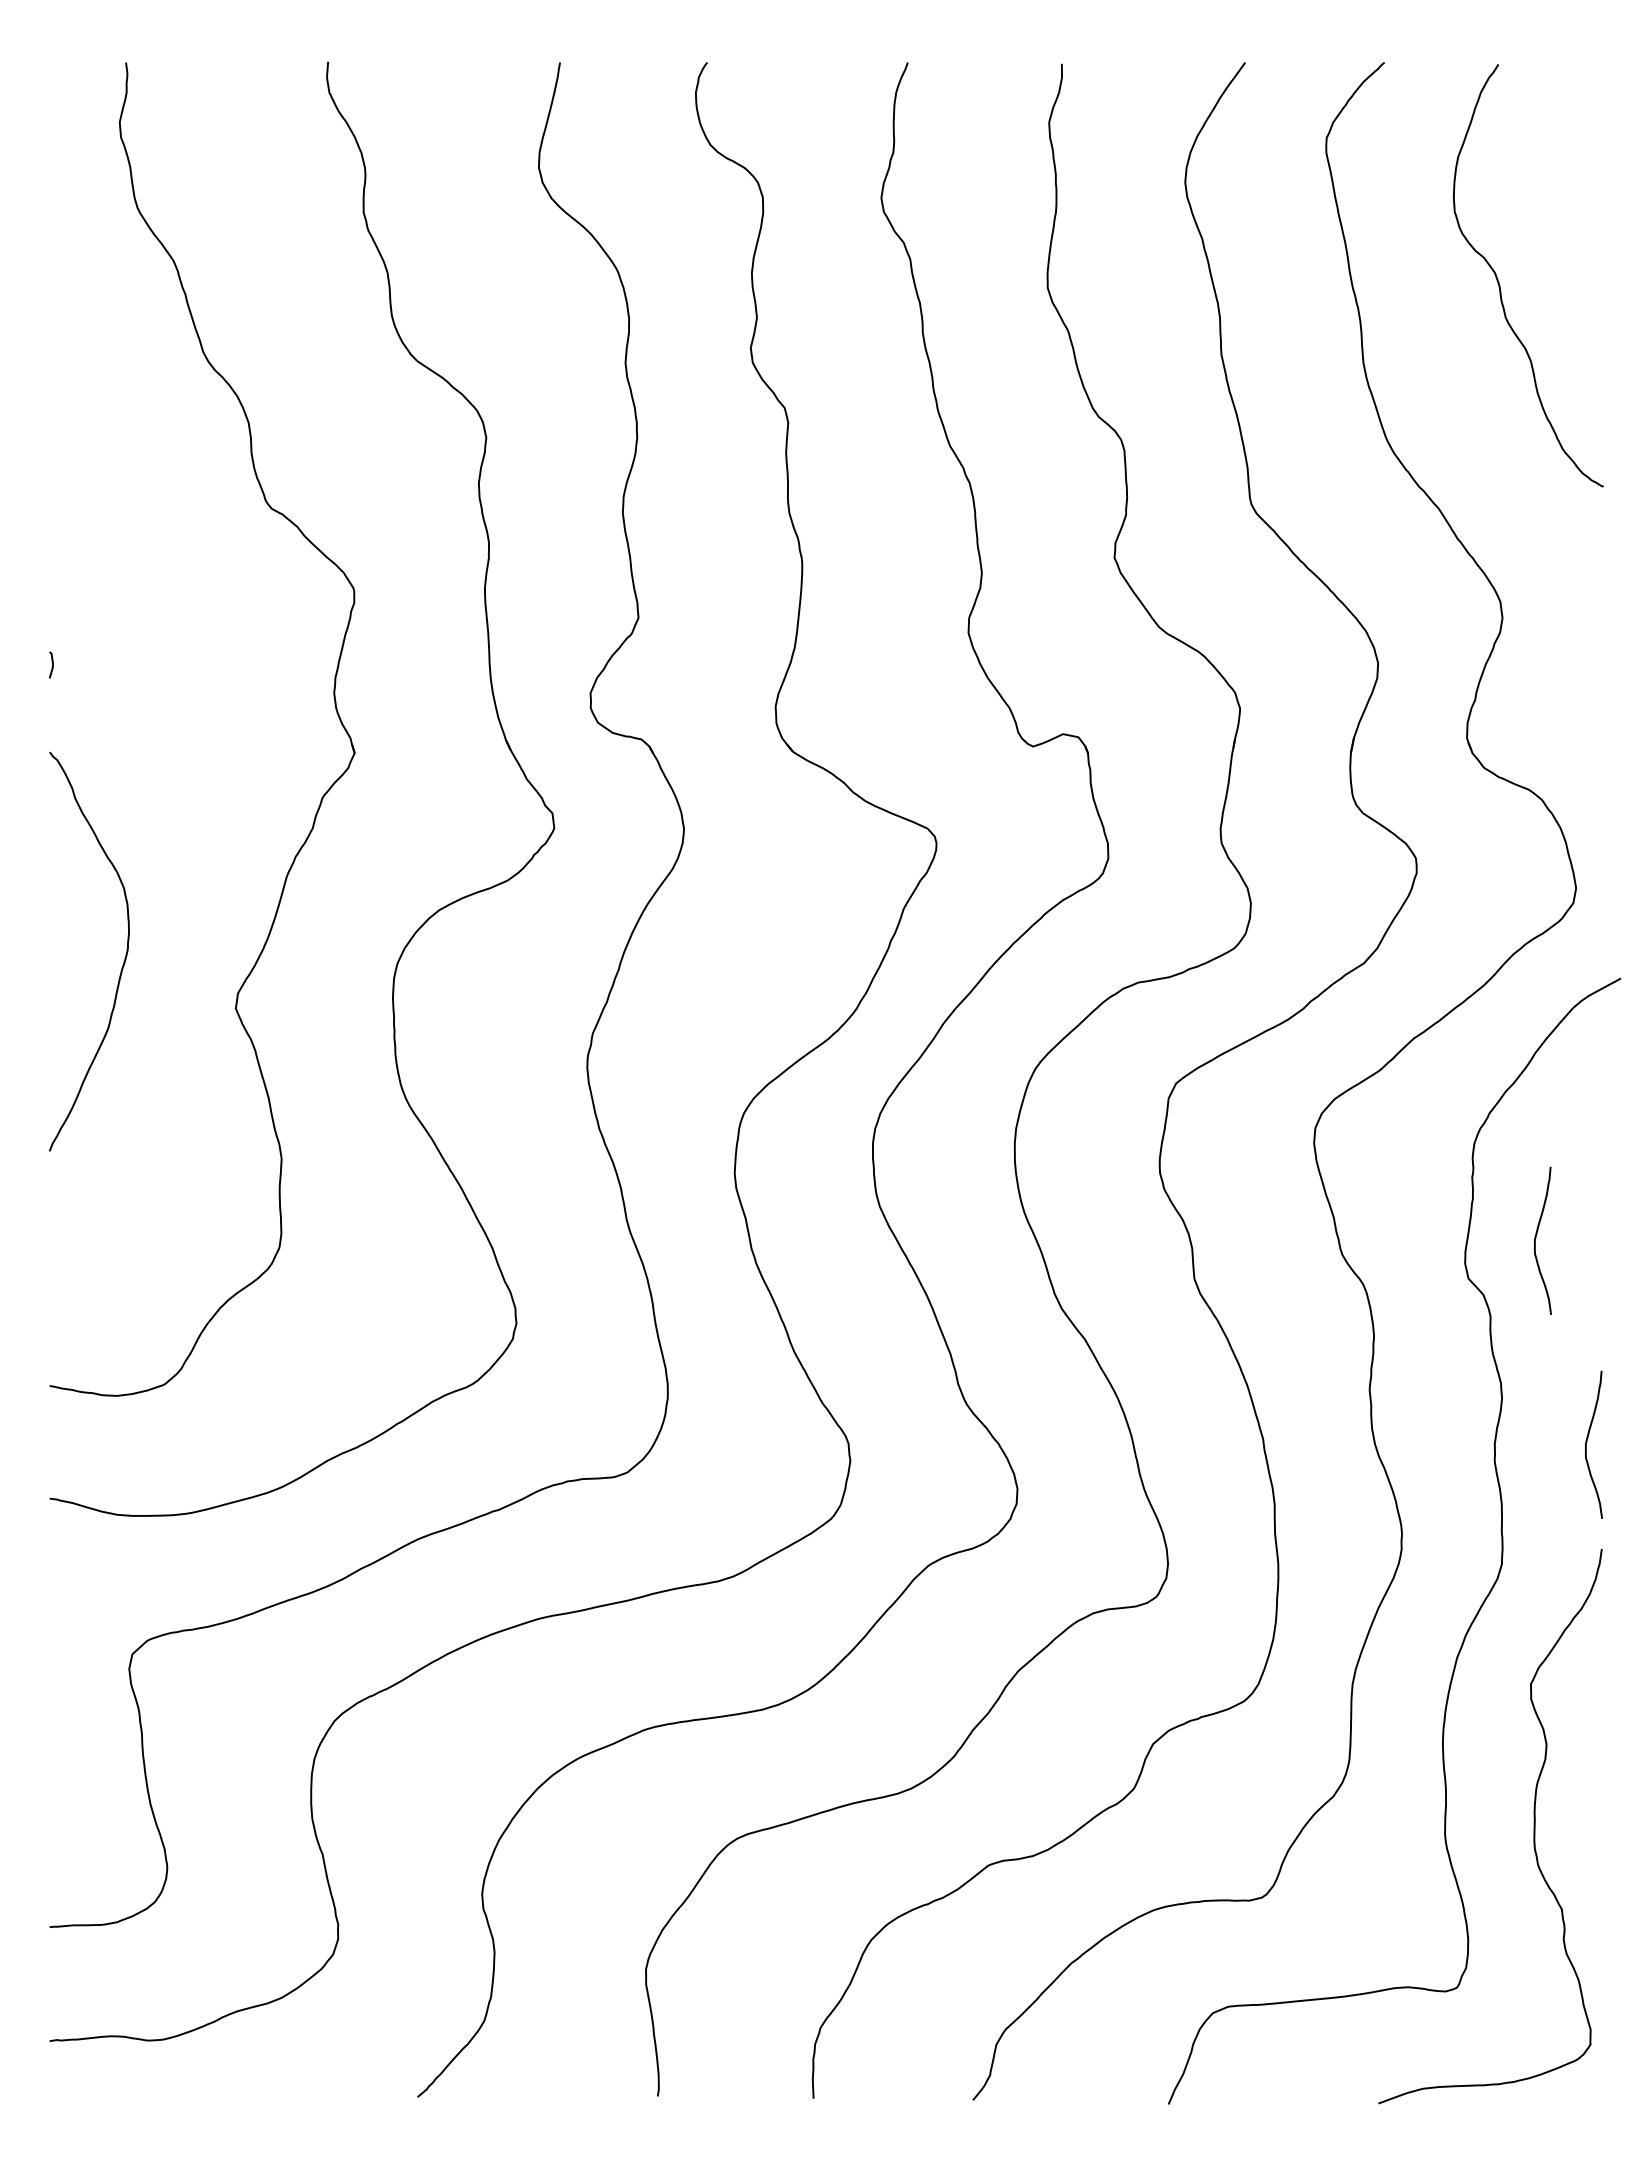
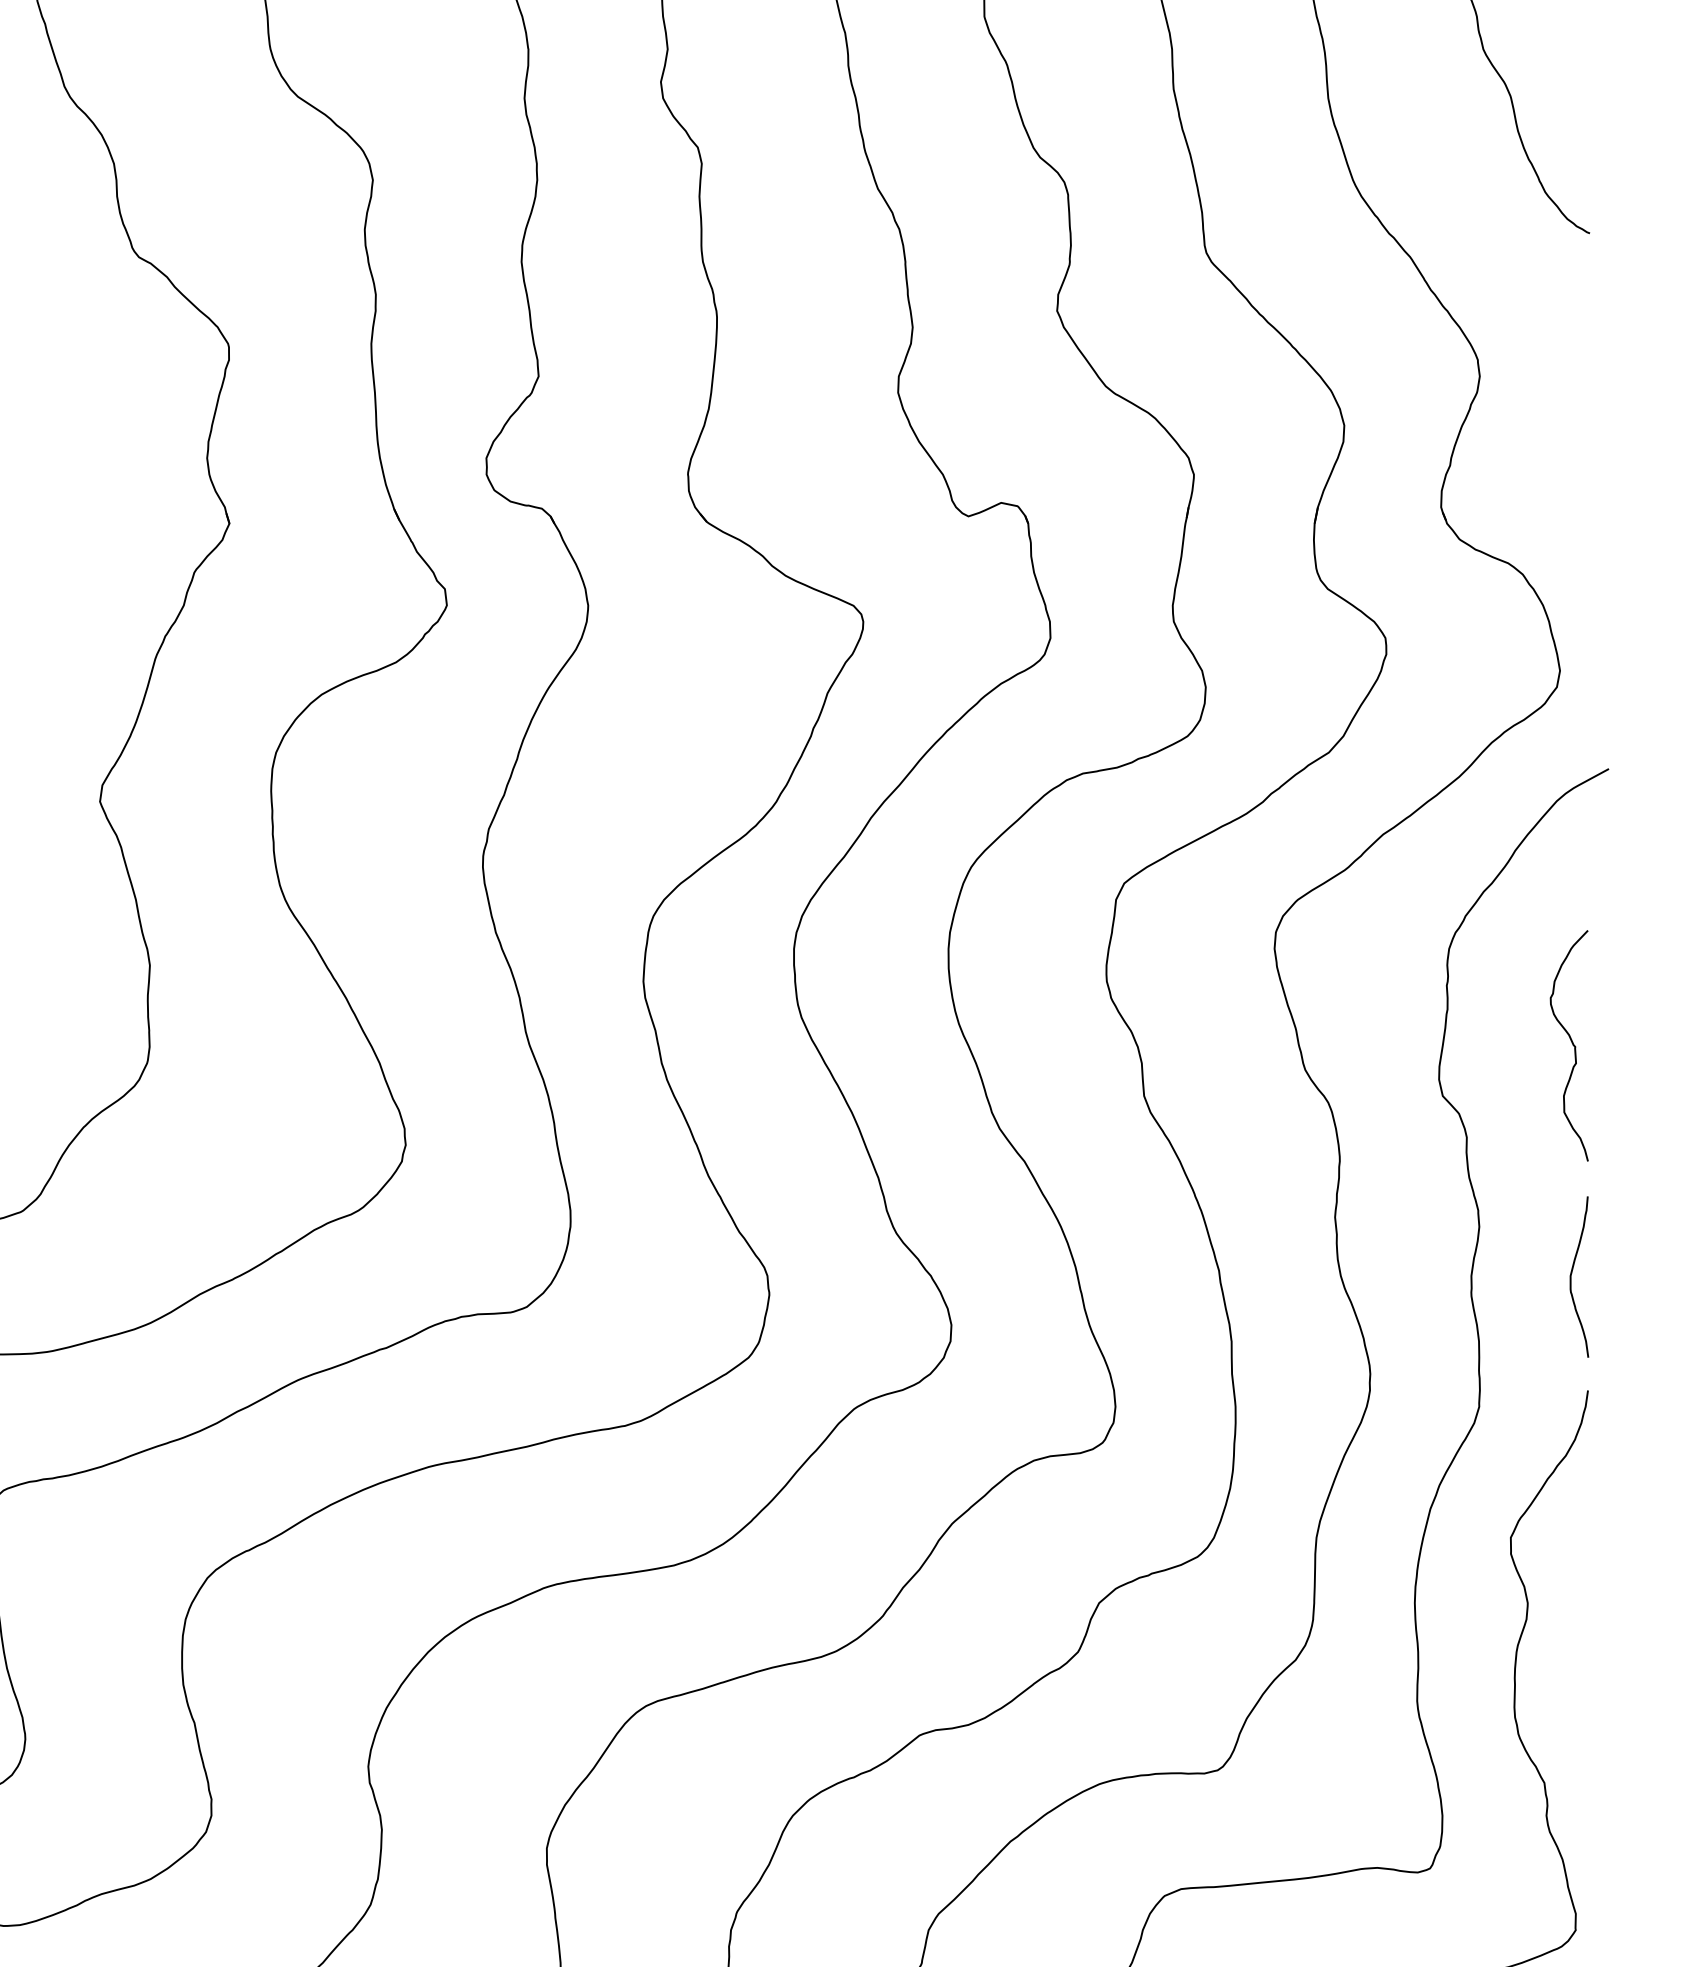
curve: (1587, 1232) -> (1572, 1045), added
curve: (1536, 1238) -> (1516, 1052), removed

